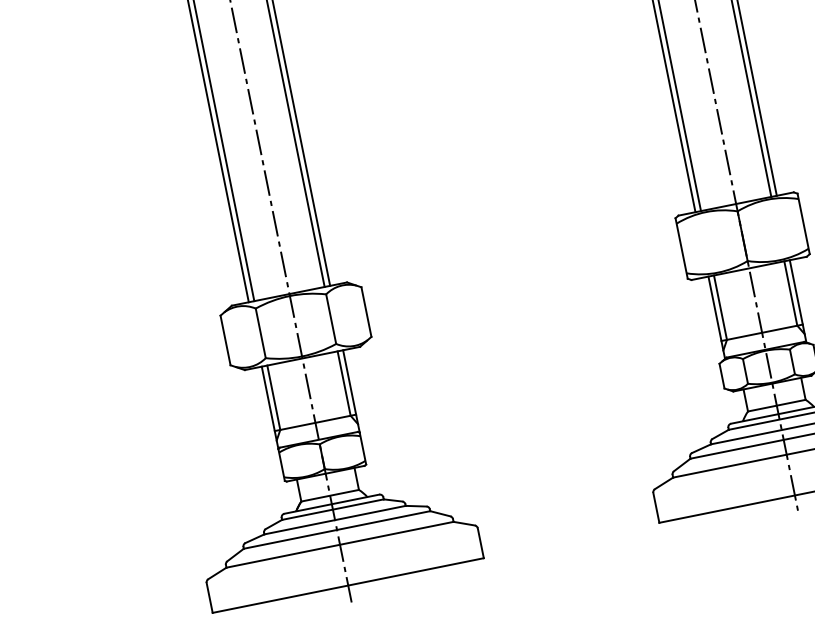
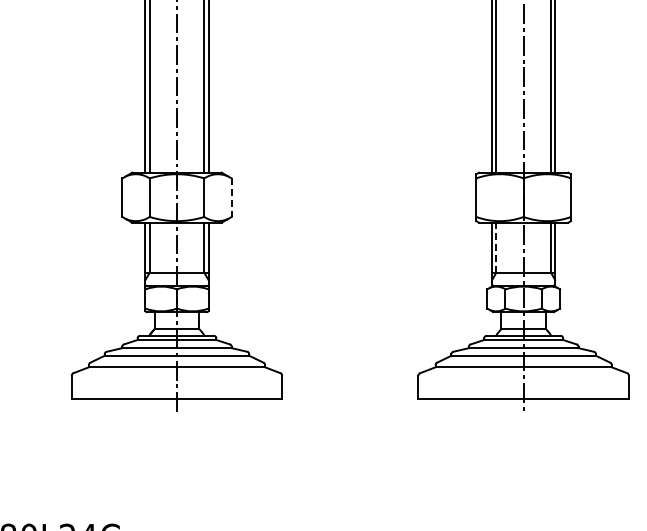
line: (720, 307) -> (496, 247), solid -> dashed
line: (366, 313) -> (231, 198), solid -> dashed

